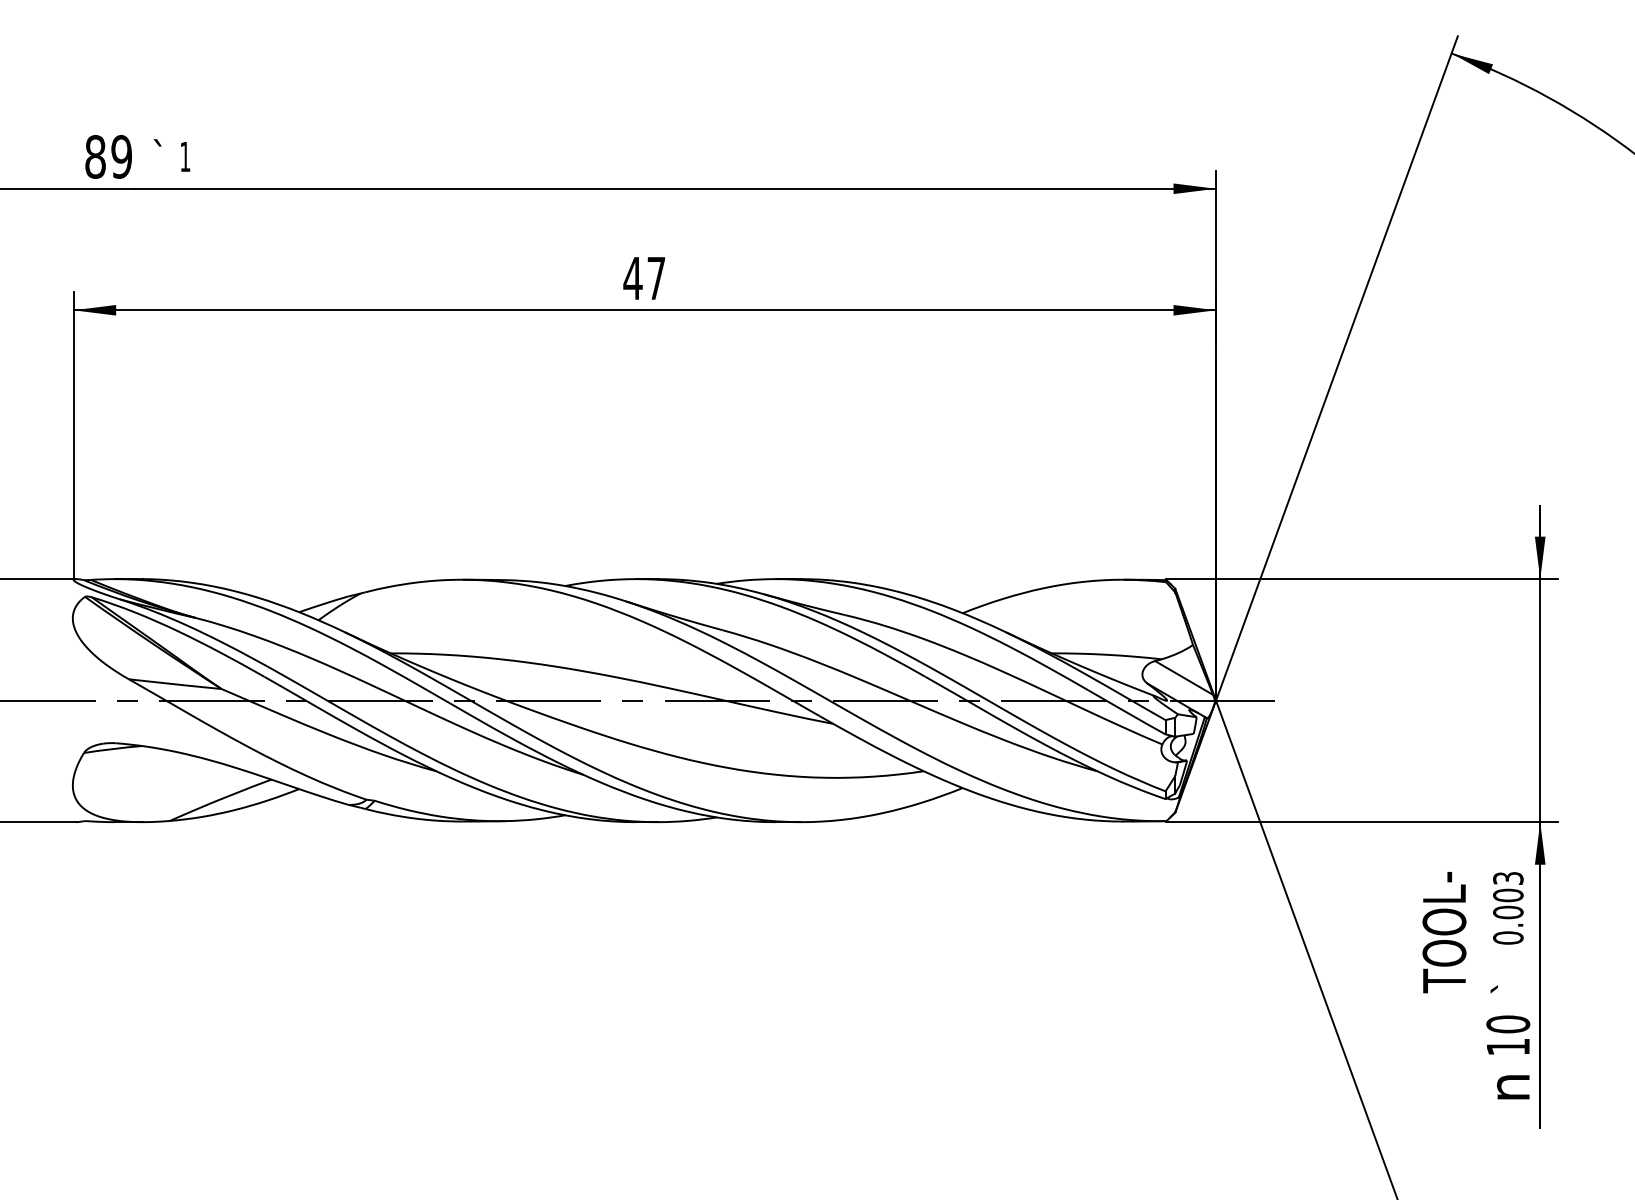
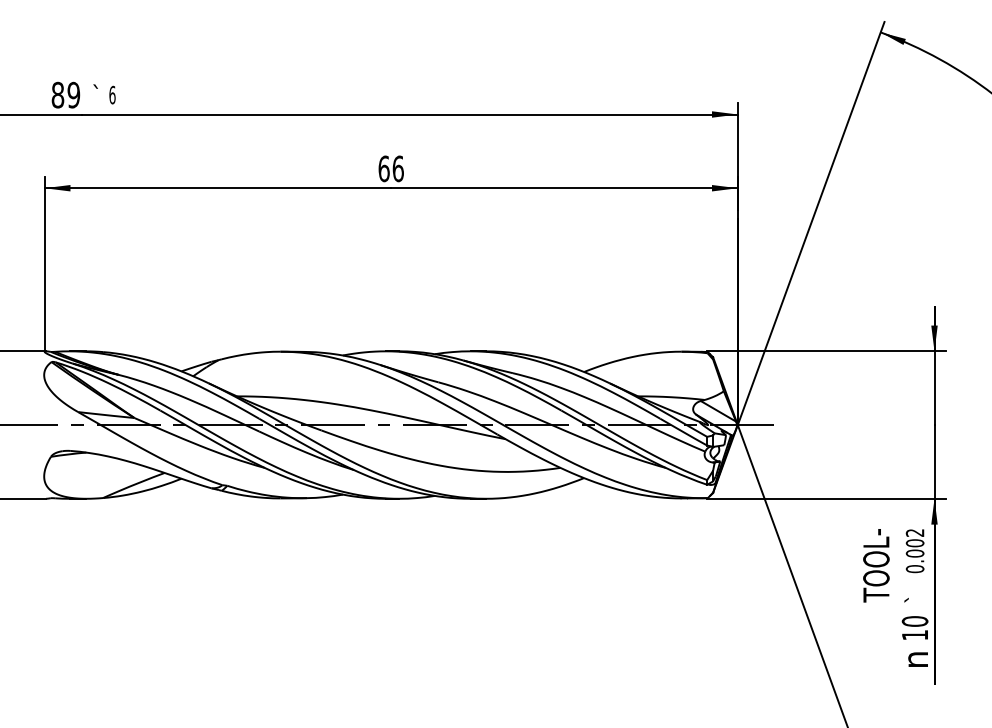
text: (185, 155) -> (112, 94), 1 -> 6
text: (643, 277) -> (390, 168), 47 -> 66
text: (1508, 877) -> (915, 532), 0.003 -> 0.002

